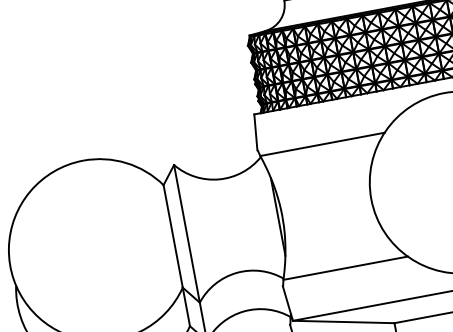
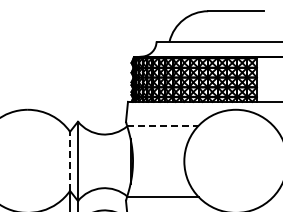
line: (321, 144) -> (162, 125), solid -> dashed
line: (173, 236) -> (70, 161), solid -> dashed

